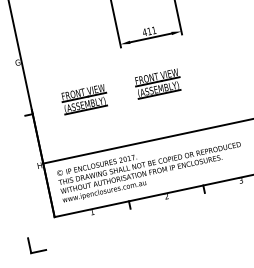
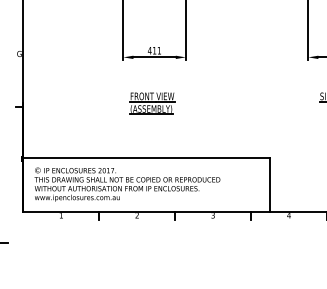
part: (84, 99) -> (77, 103), removed

